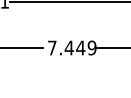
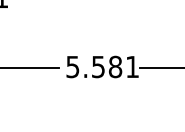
text: (72, 47) -> (103, 66), 7.449 -> 5.581

